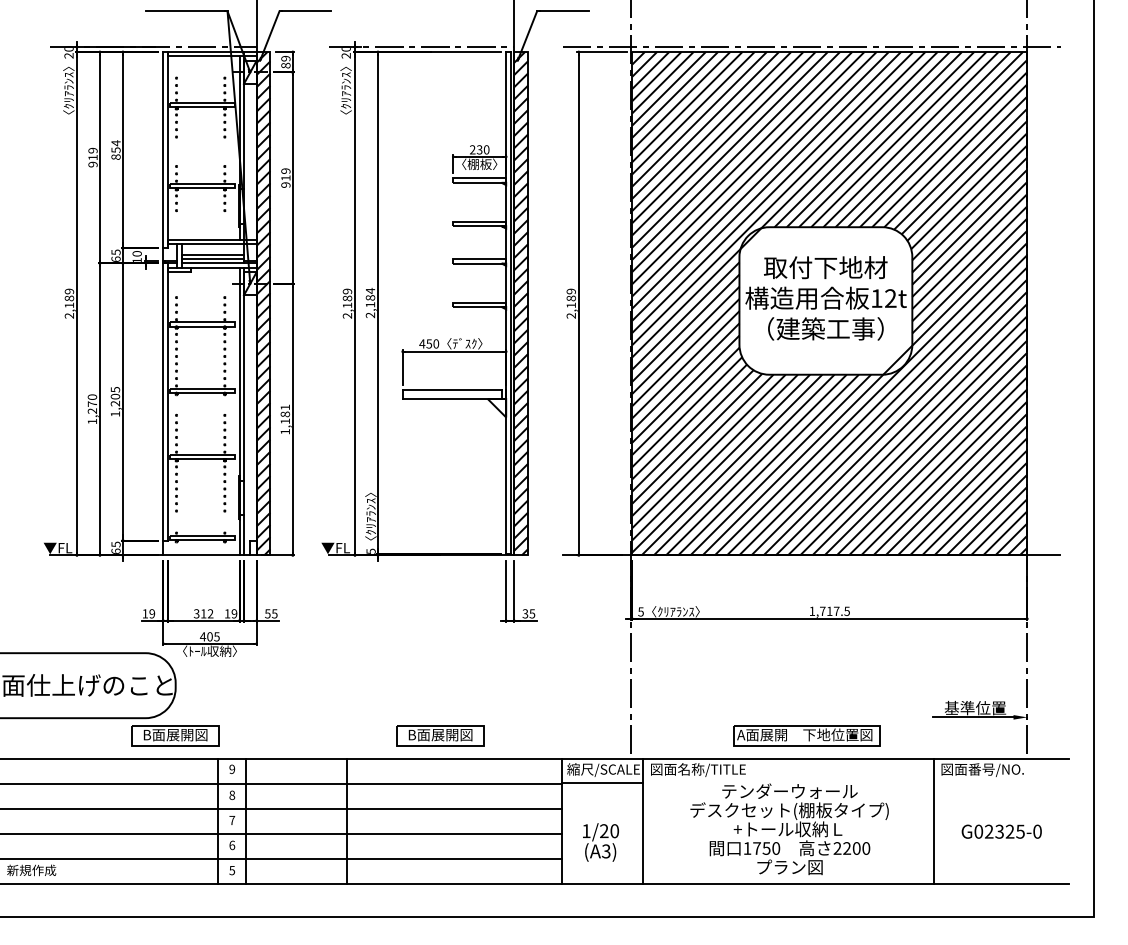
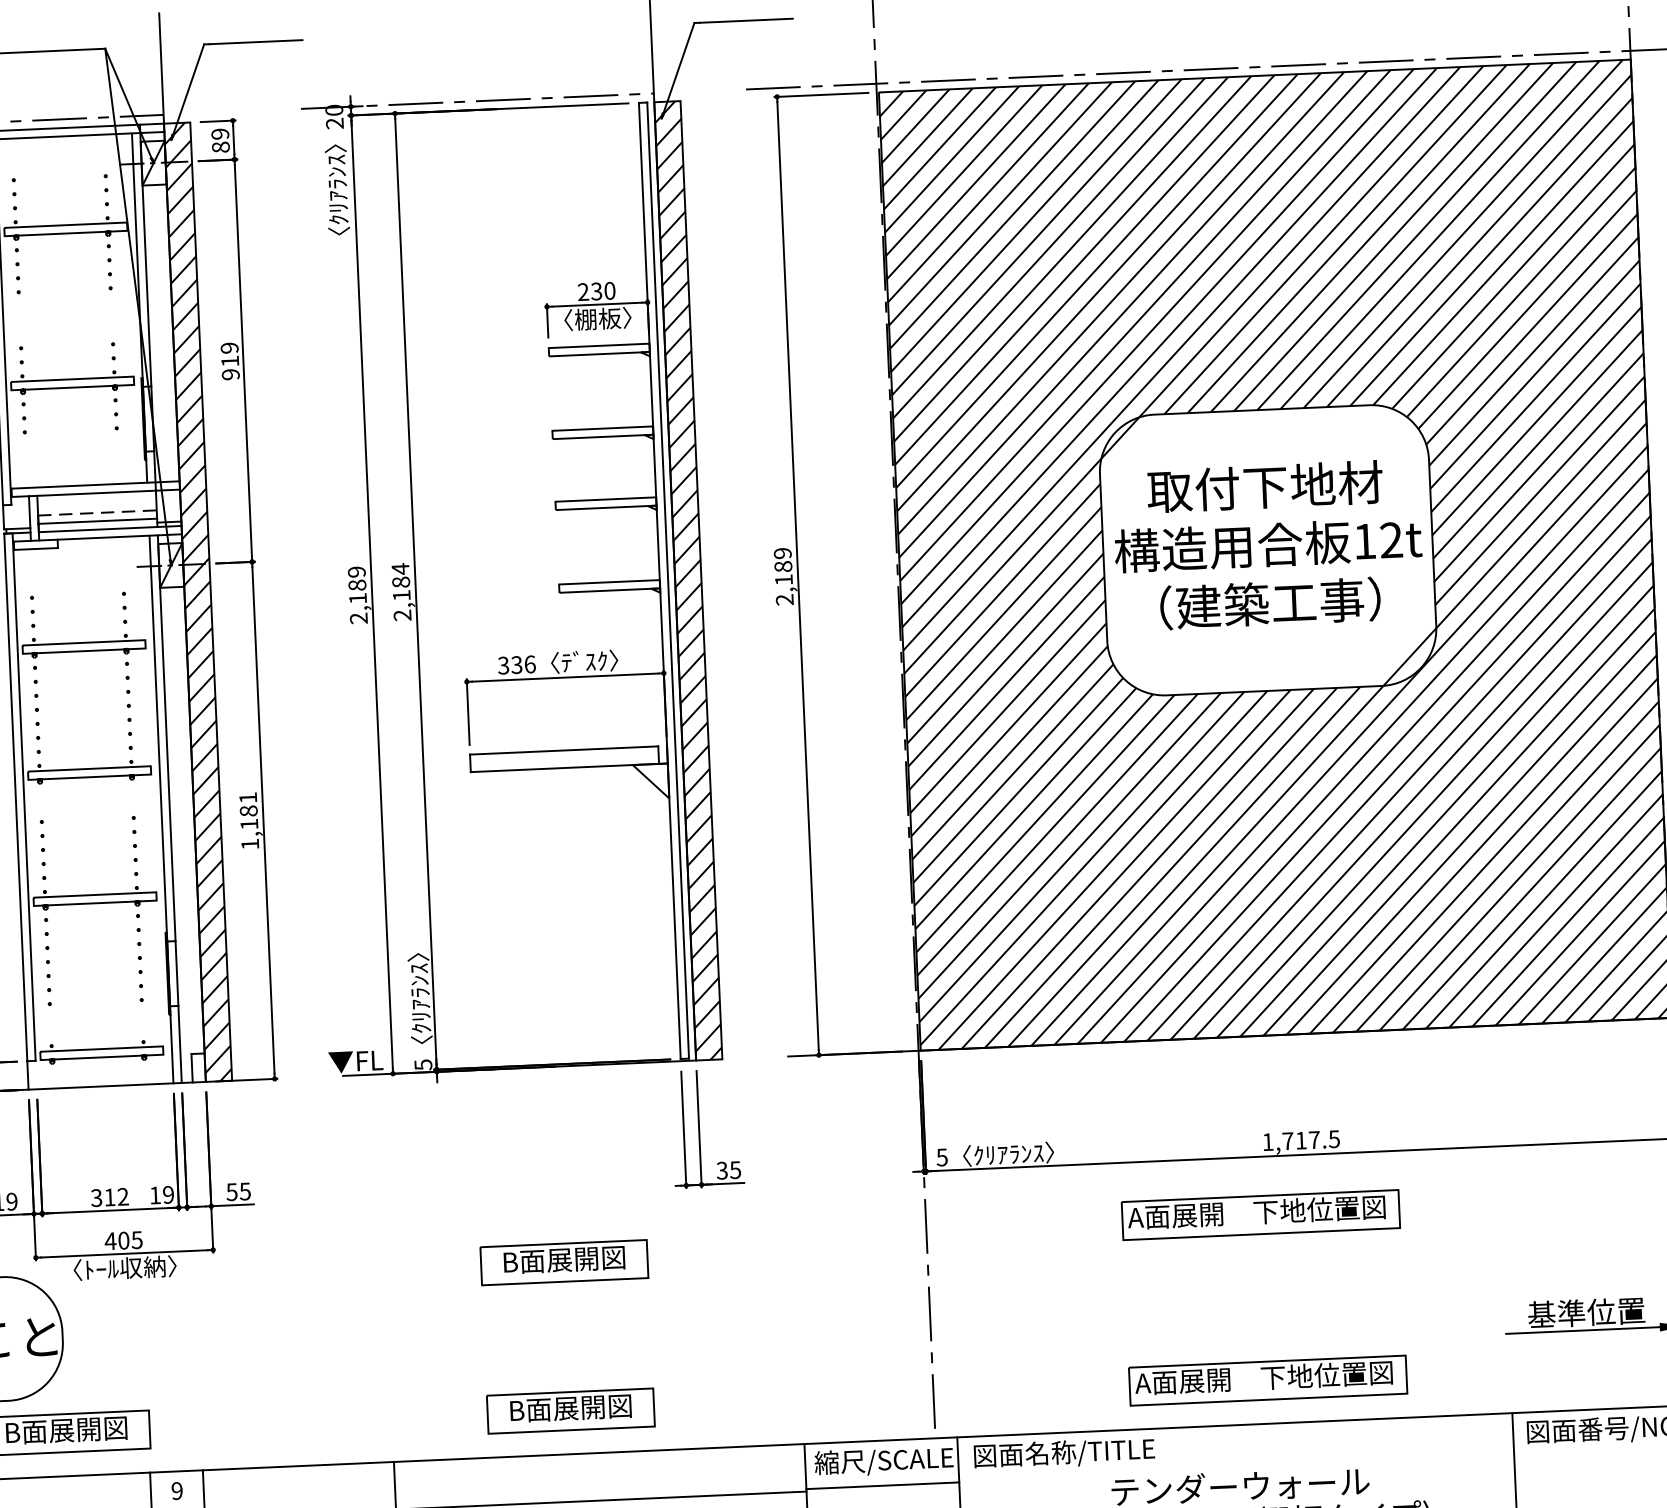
line: (213, 254) -> (98, 512), solid -> dashed
text: (429, 343) -> (517, 664), 450 -> 336
part: (806, 648) -> (1260, 1213), added
part: (440, 657) -> (564, 1260), added

